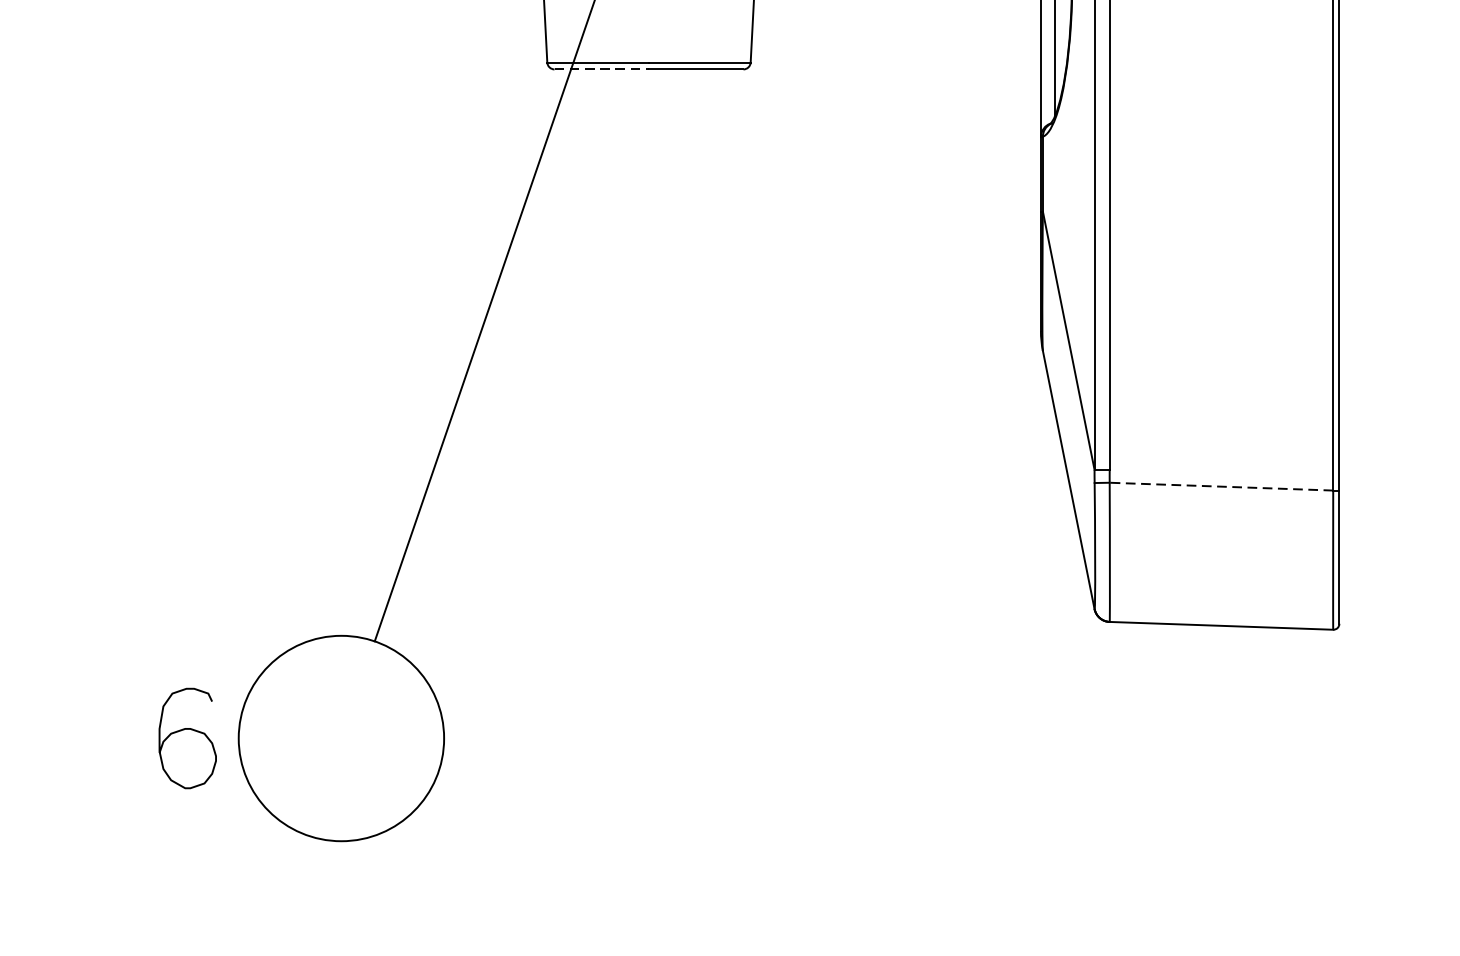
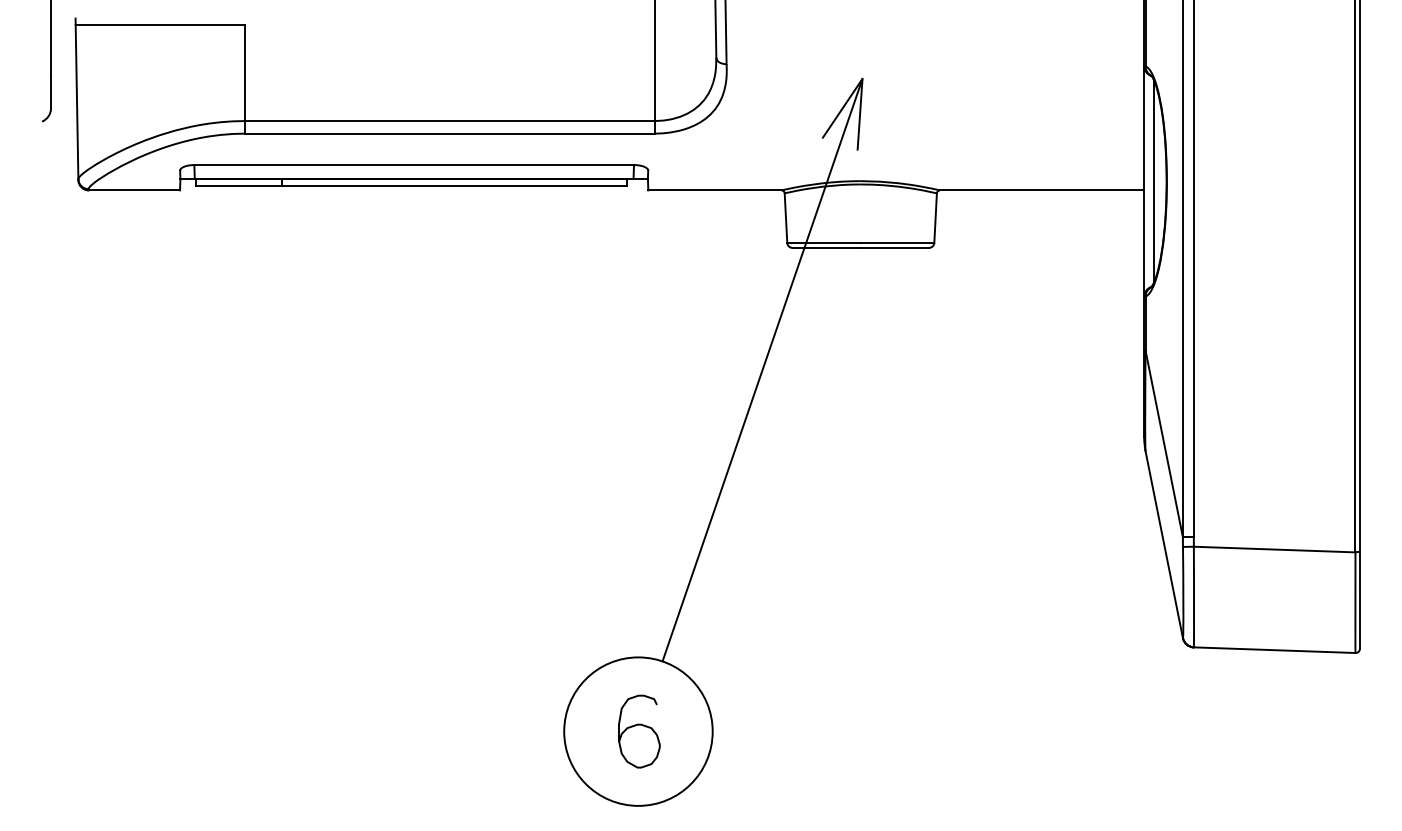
line: (602, 68) -> (827, 247), dashed -> solid
line: (1221, 486) -> (1274, 549), dashed -> solid
curve: (192, 731) -> (642, 726), moved

